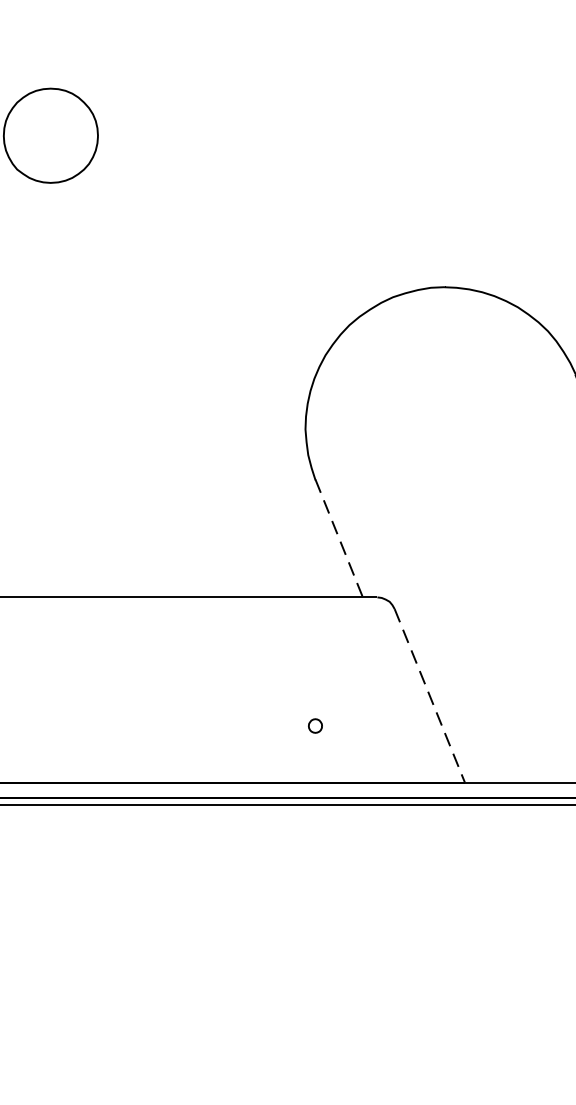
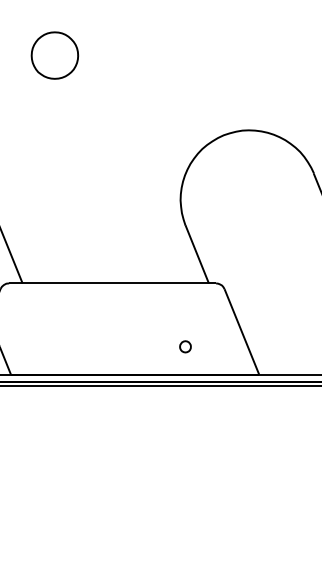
line: (339, 538) -> (197, 254), dashed -> solid
line: (430, 696) -> (242, 332), dashed -> solid
part: (315, 725) -> (185, 346), size x1.67

